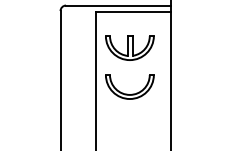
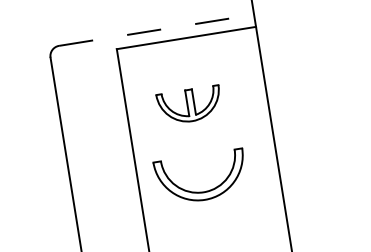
line: (118, 5) -> (156, 30), solid -> dashed
part: (129, 47) -> (188, 104), size x0.7

